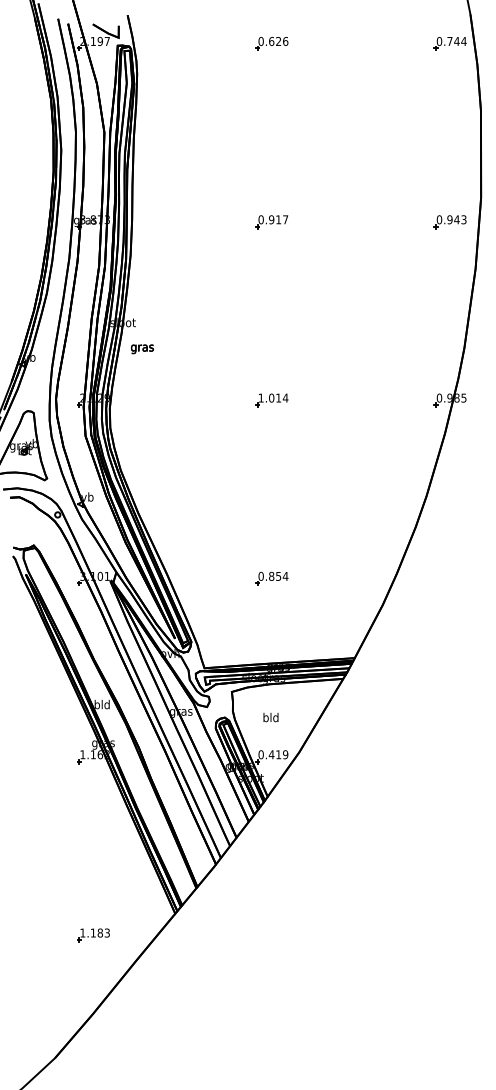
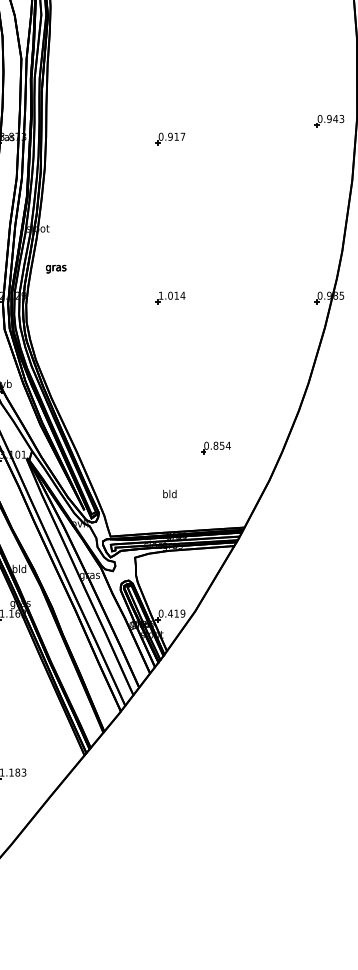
part: (449, 222) -> (329, 121), moved
text: (142, 349) -> (56, 269), moved
part: (271, 578) -> (215, 447), moved
text: (270, 717) -> (169, 494), moved

